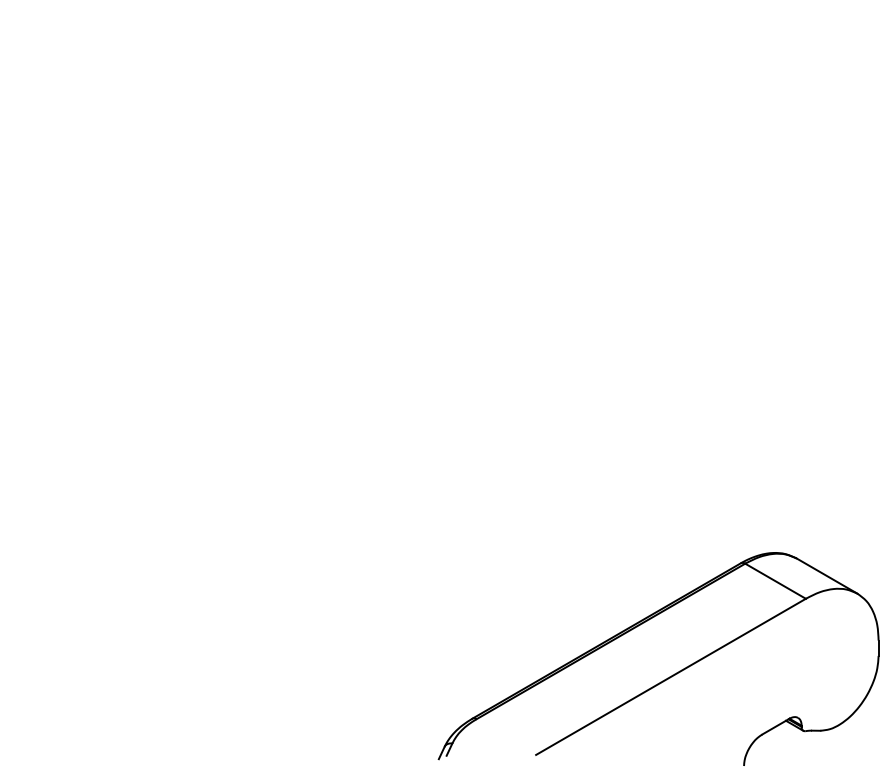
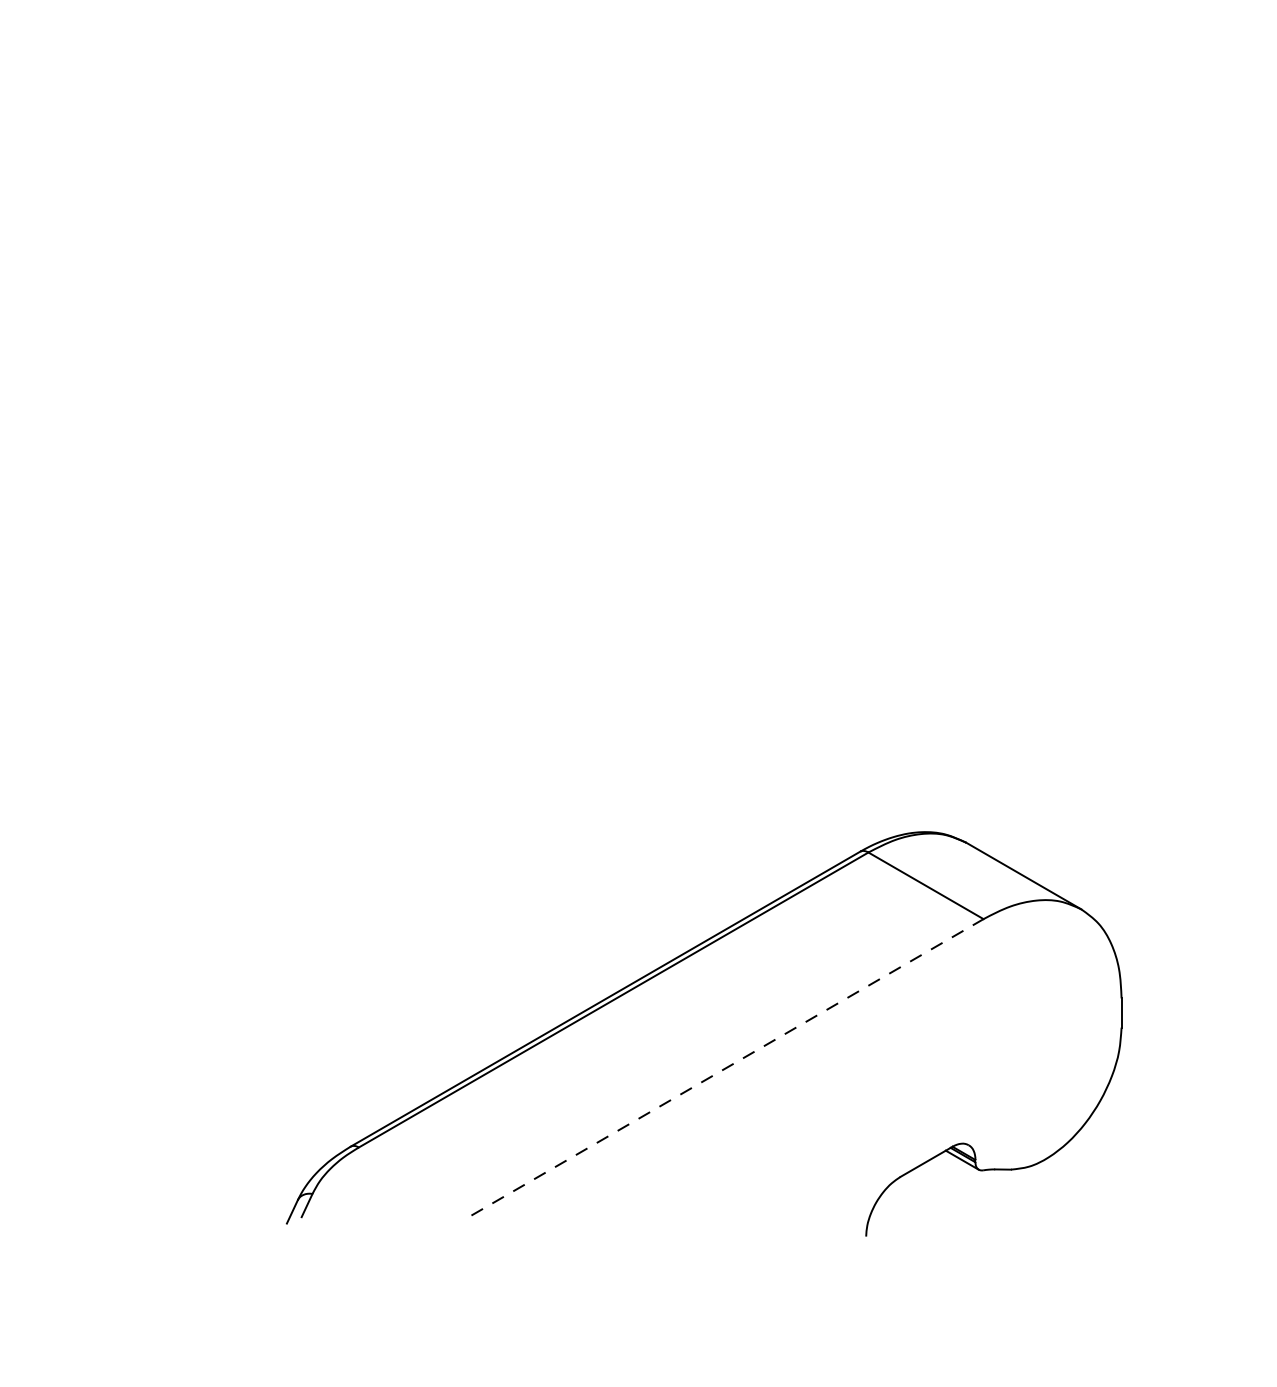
line: (671, 676) -> (728, 1066), solid -> dashed

